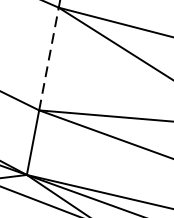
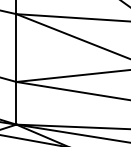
line: (48, 59) -> (16, 48), dashed -> solid

